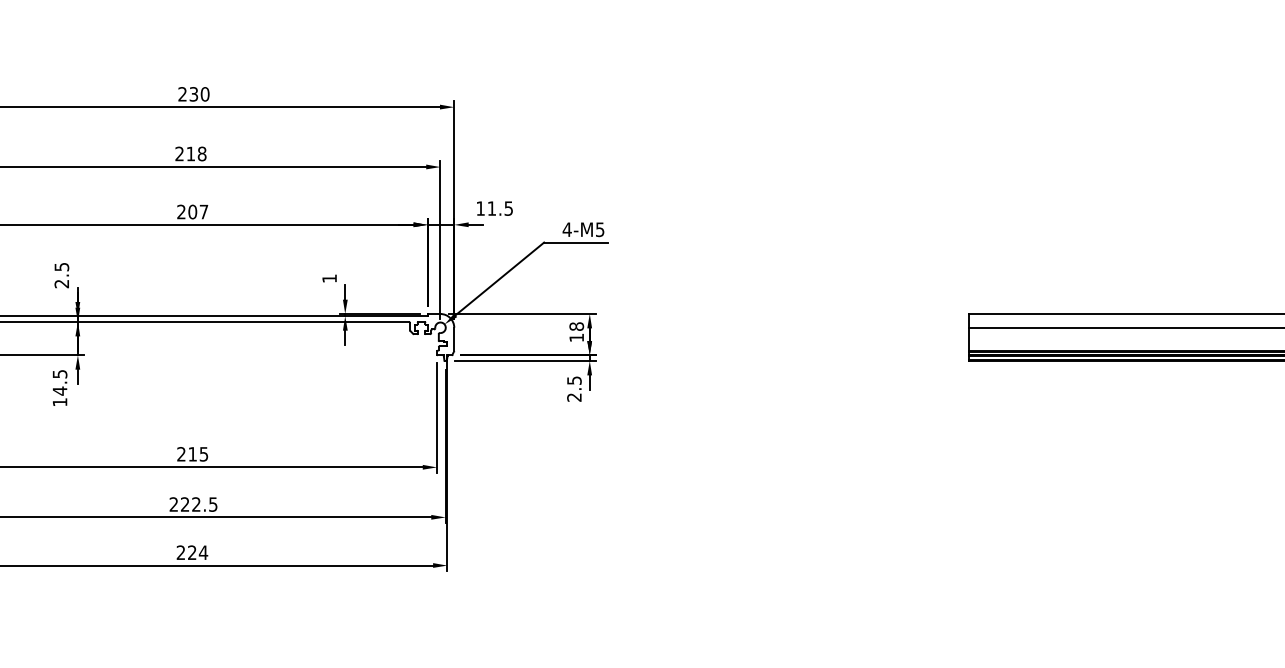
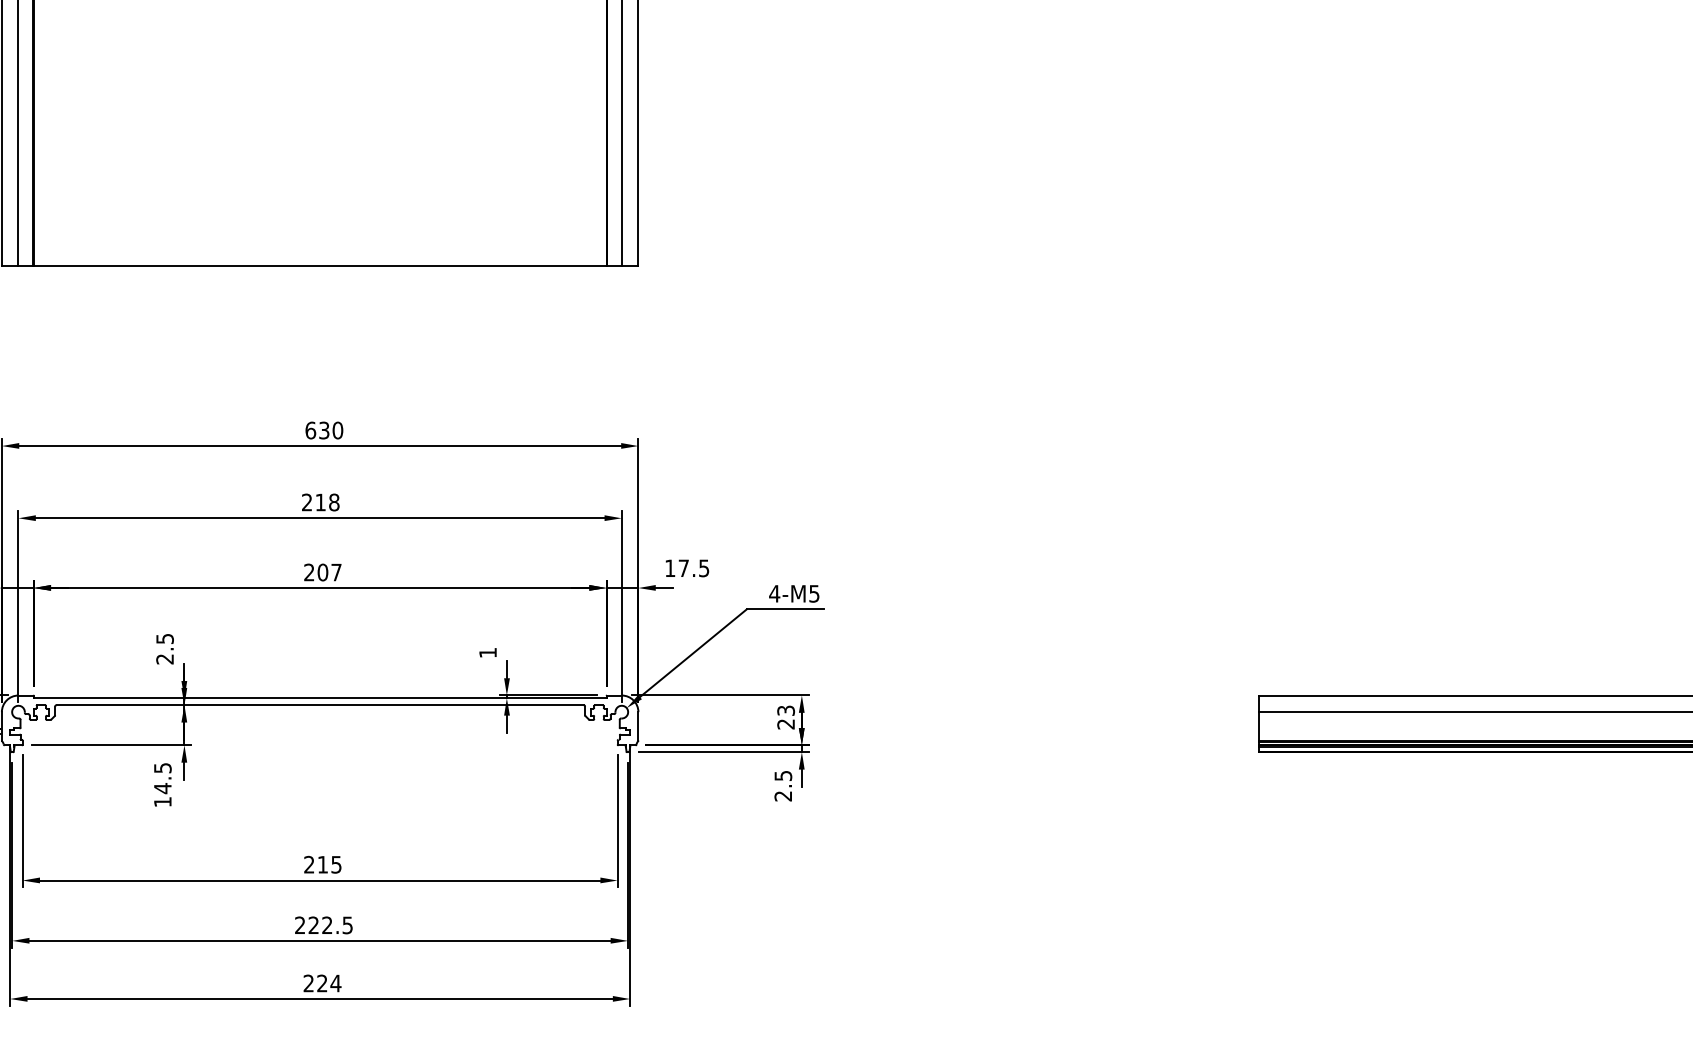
text: (182, 94) -> (310, 430), 230 -> 630
text: (491, 207) -> (683, 567), 11.5 -> 17.5
text: (576, 332) -> (785, 717), 18 -> 23

